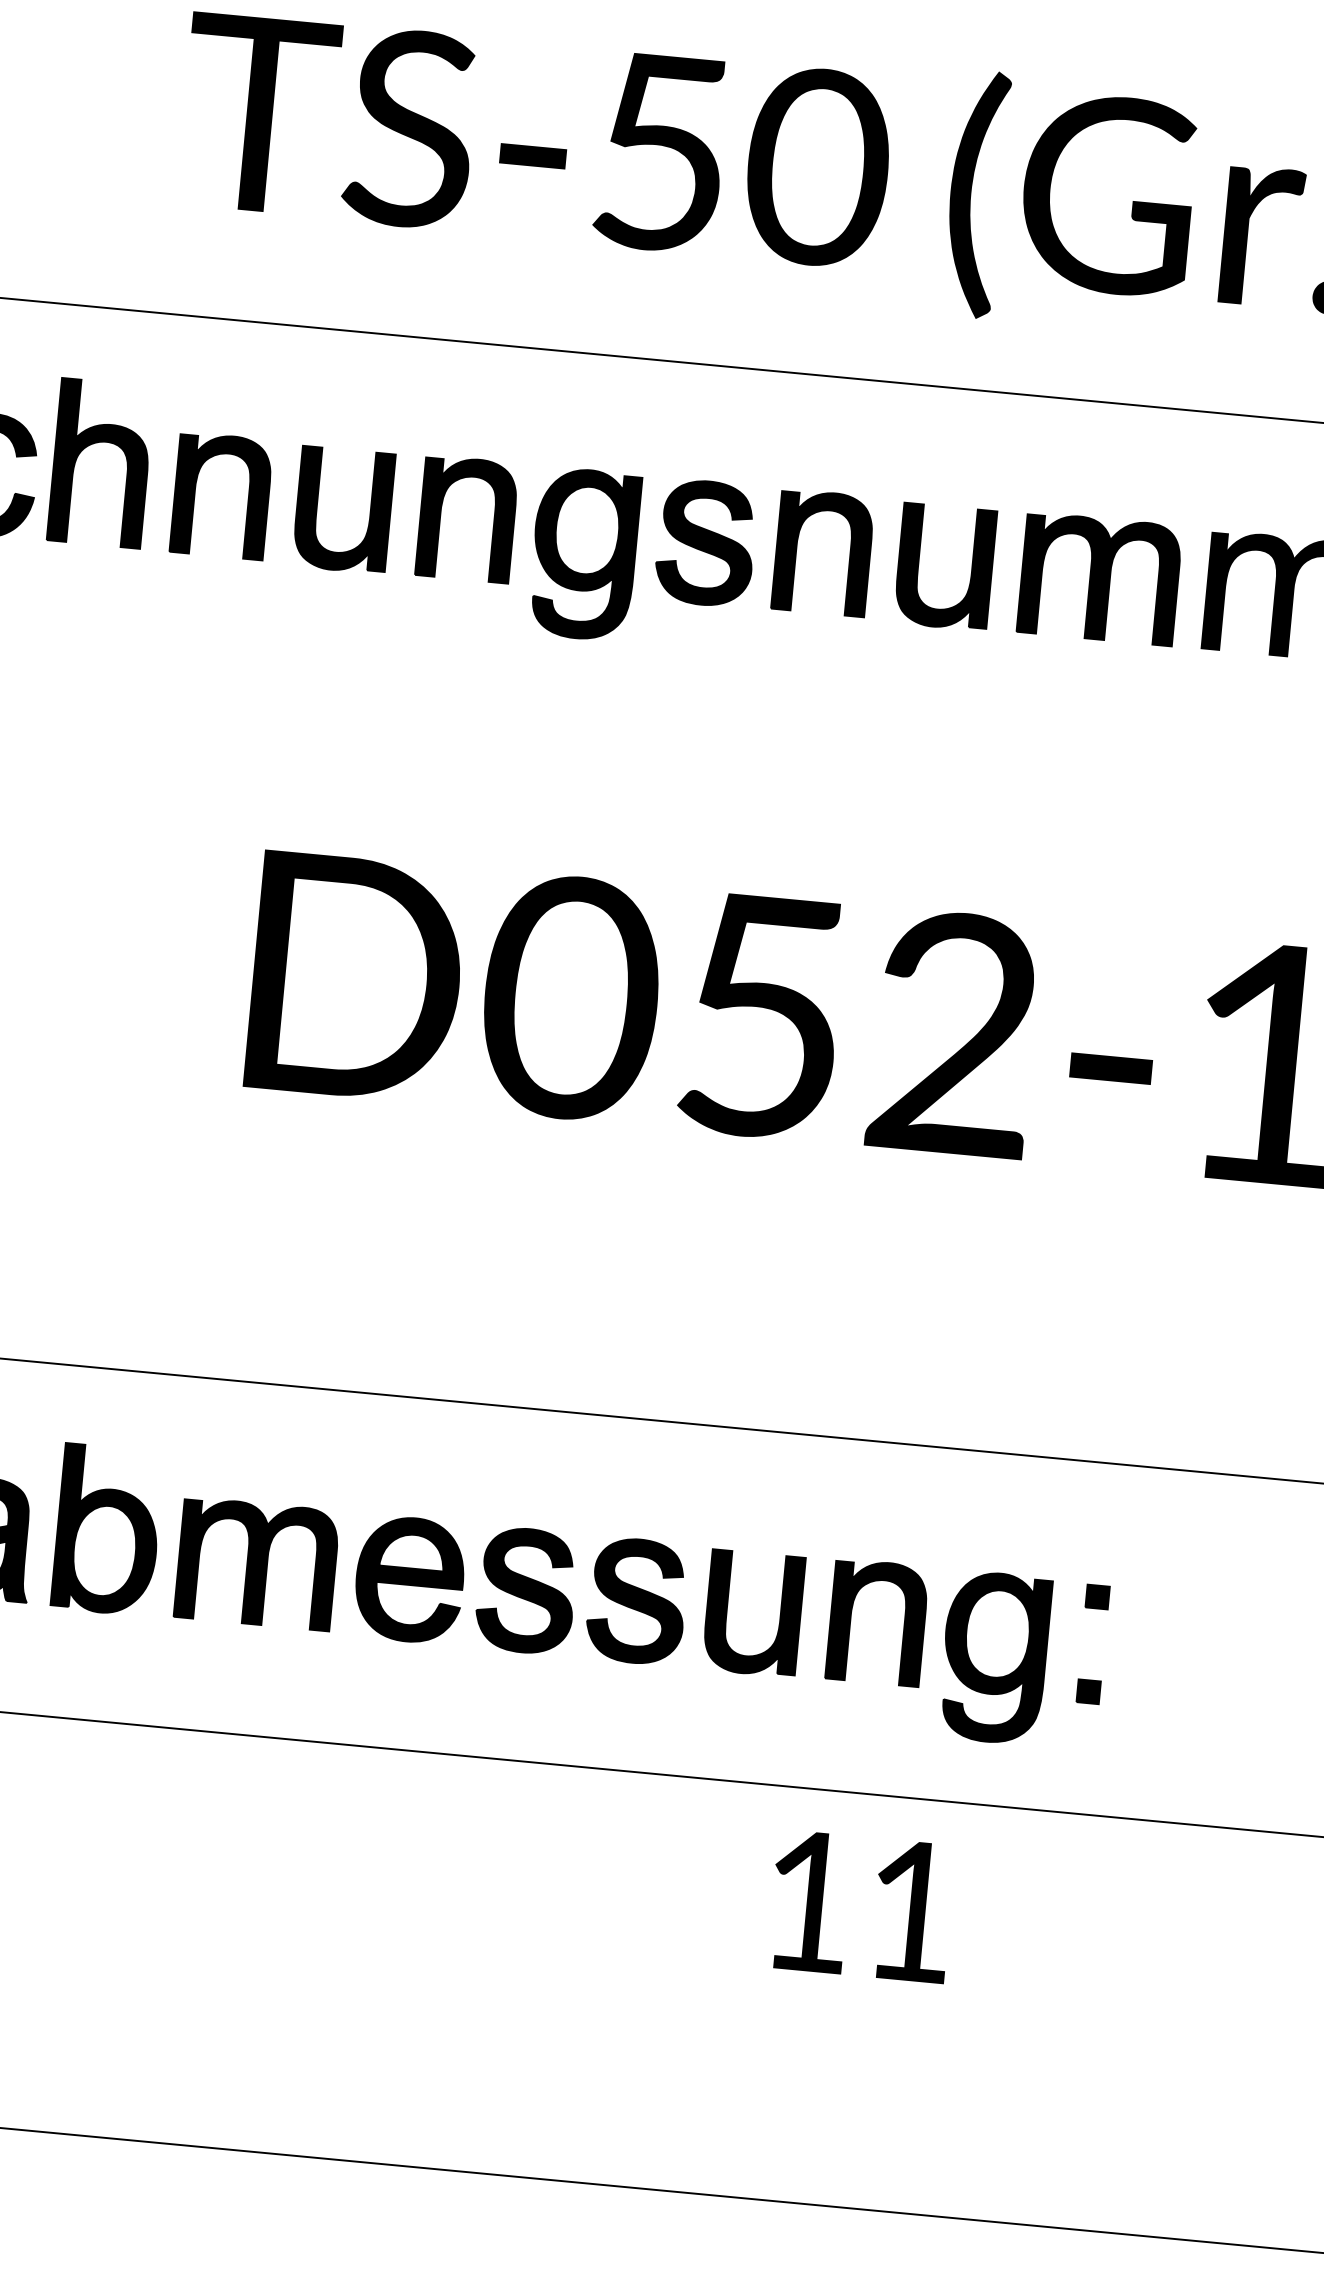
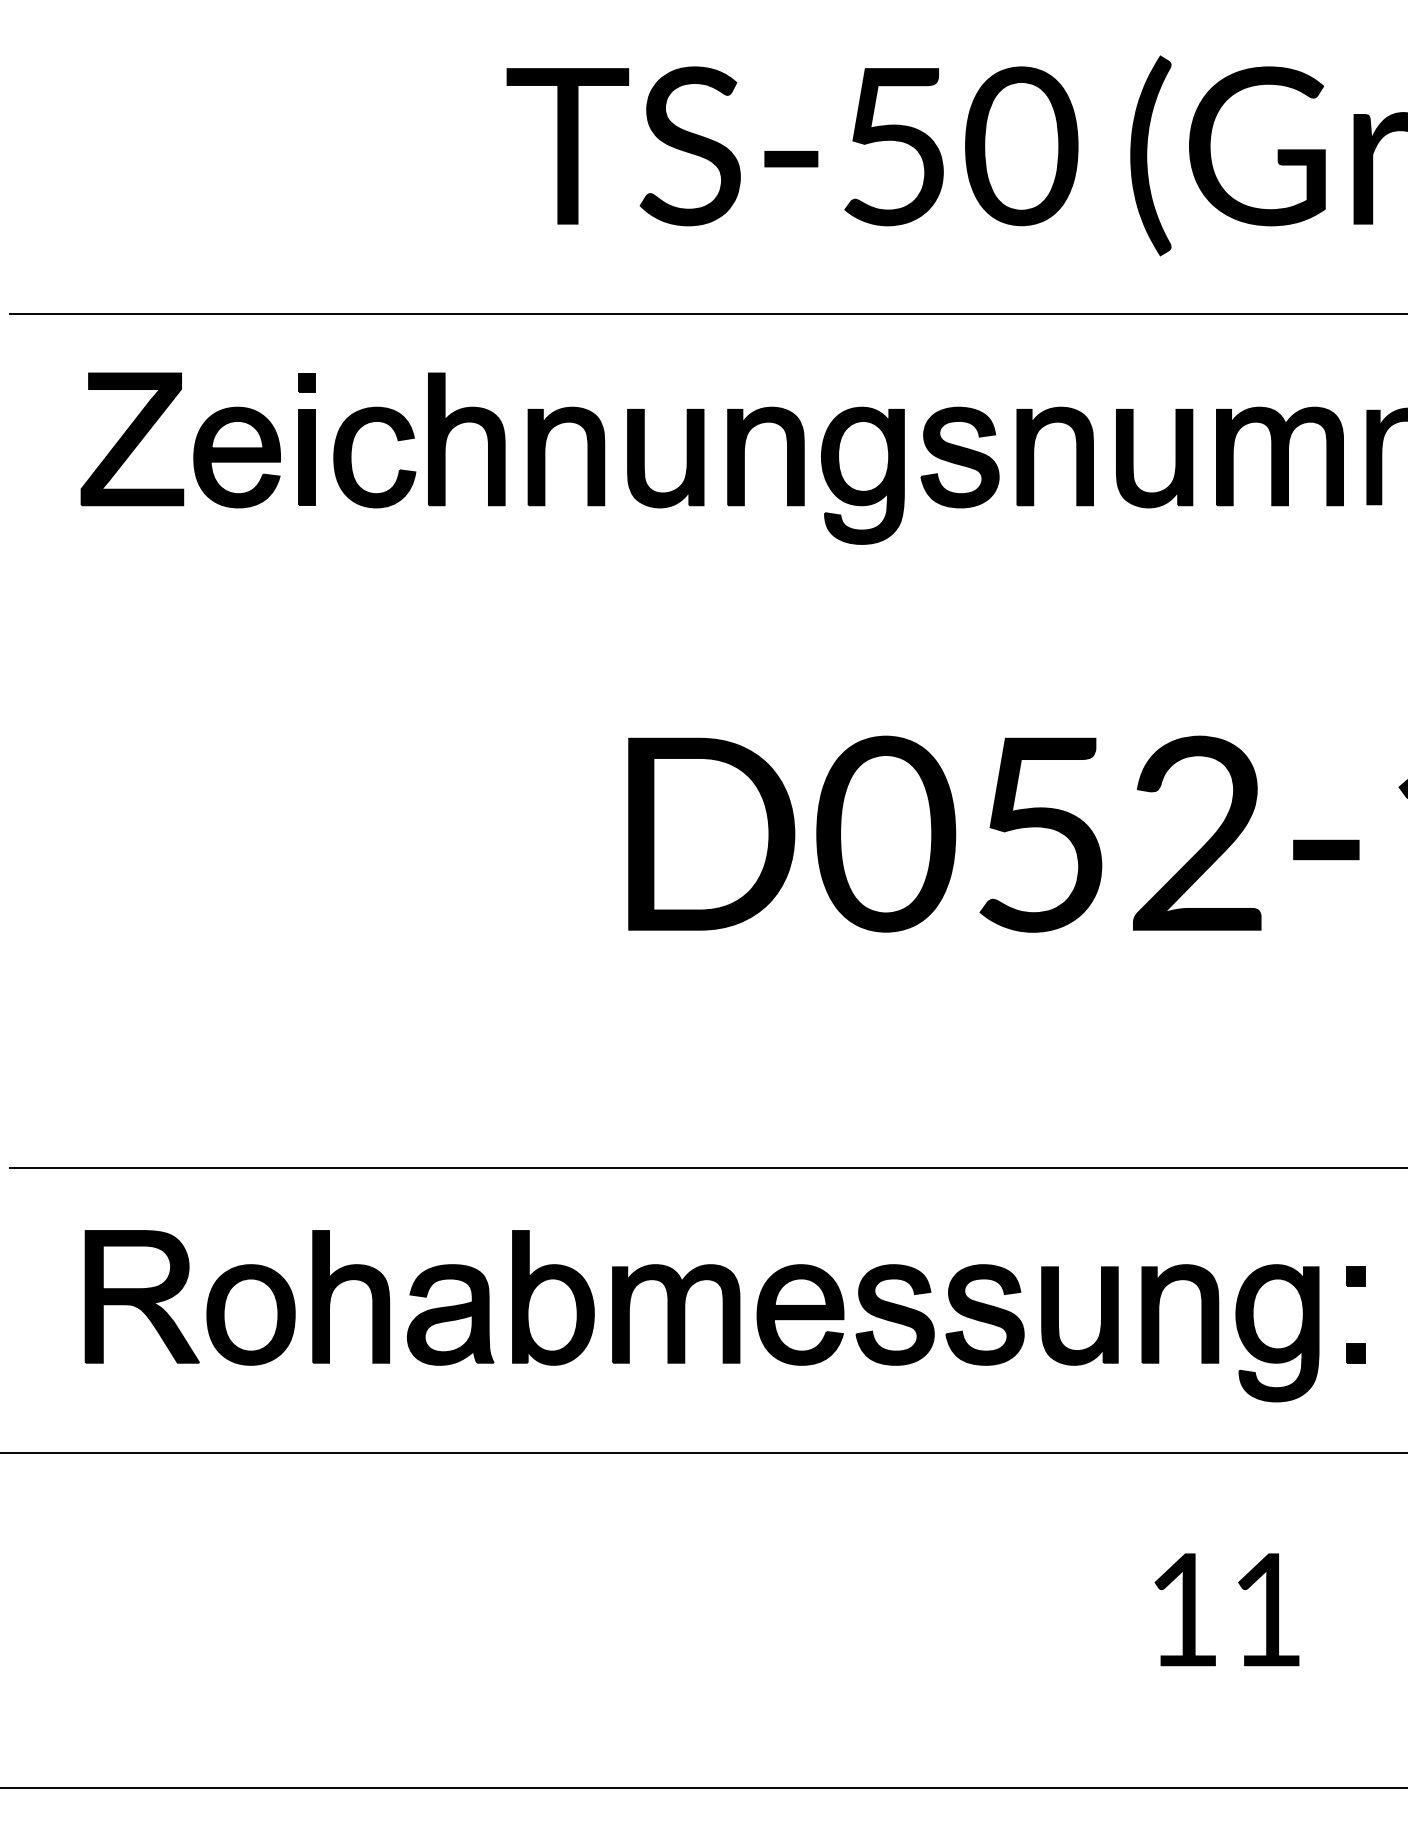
text: (860, 1906) -> (1226, 1609), moved

